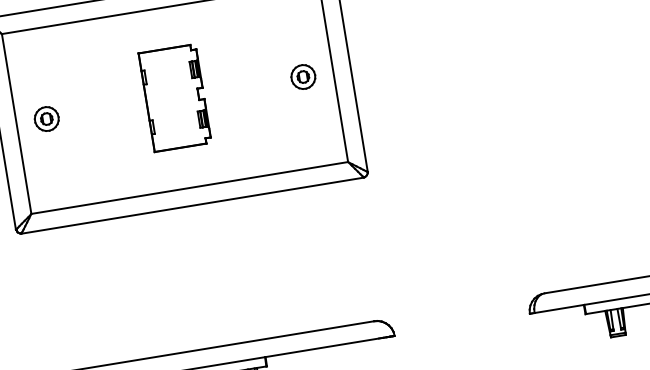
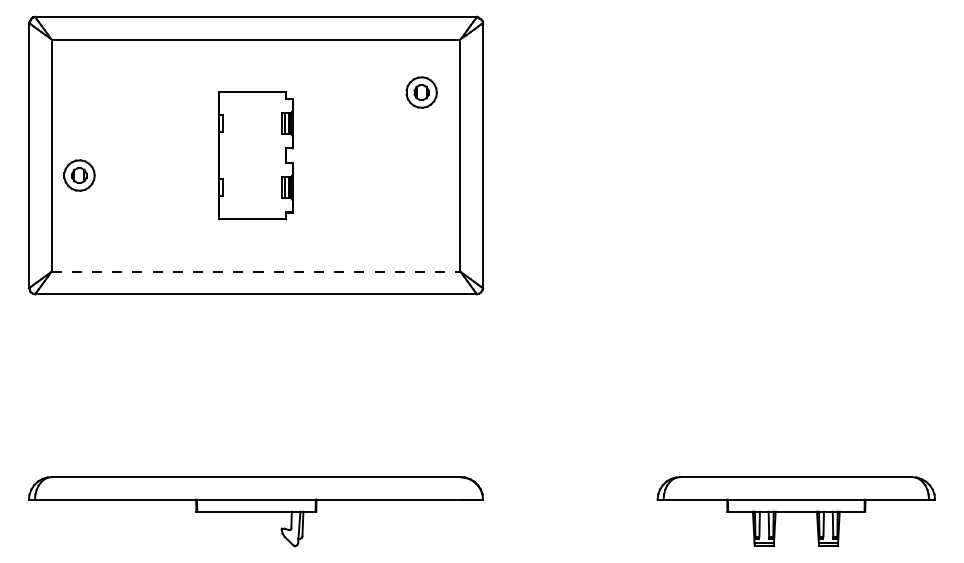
part: (303, 77) -> (421, 92), moved
part: (46, 119) -> (79, 175), moved
line: (190, 187) -> (256, 271), solid -> dashed

